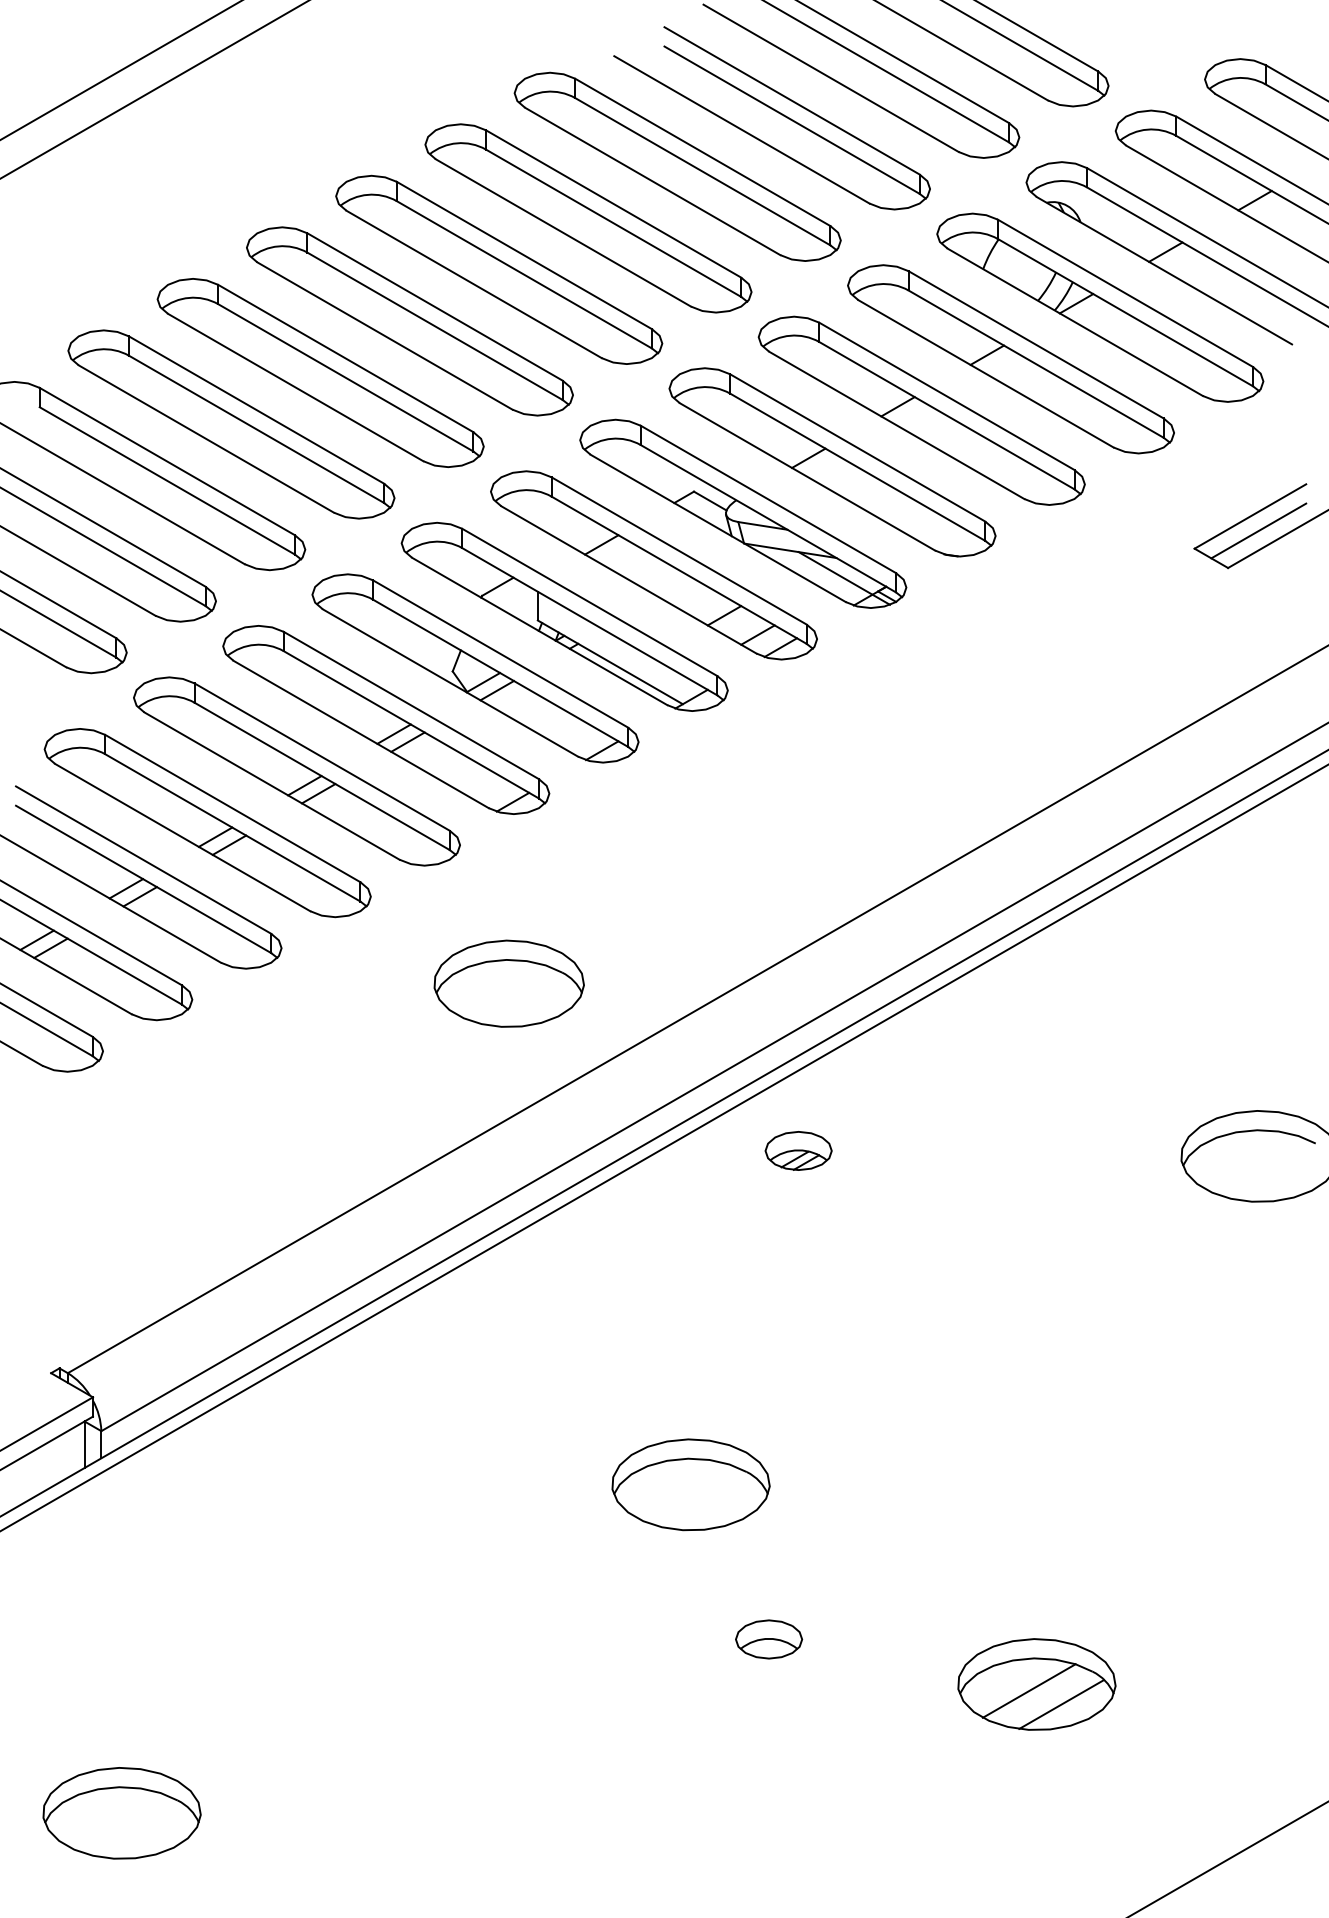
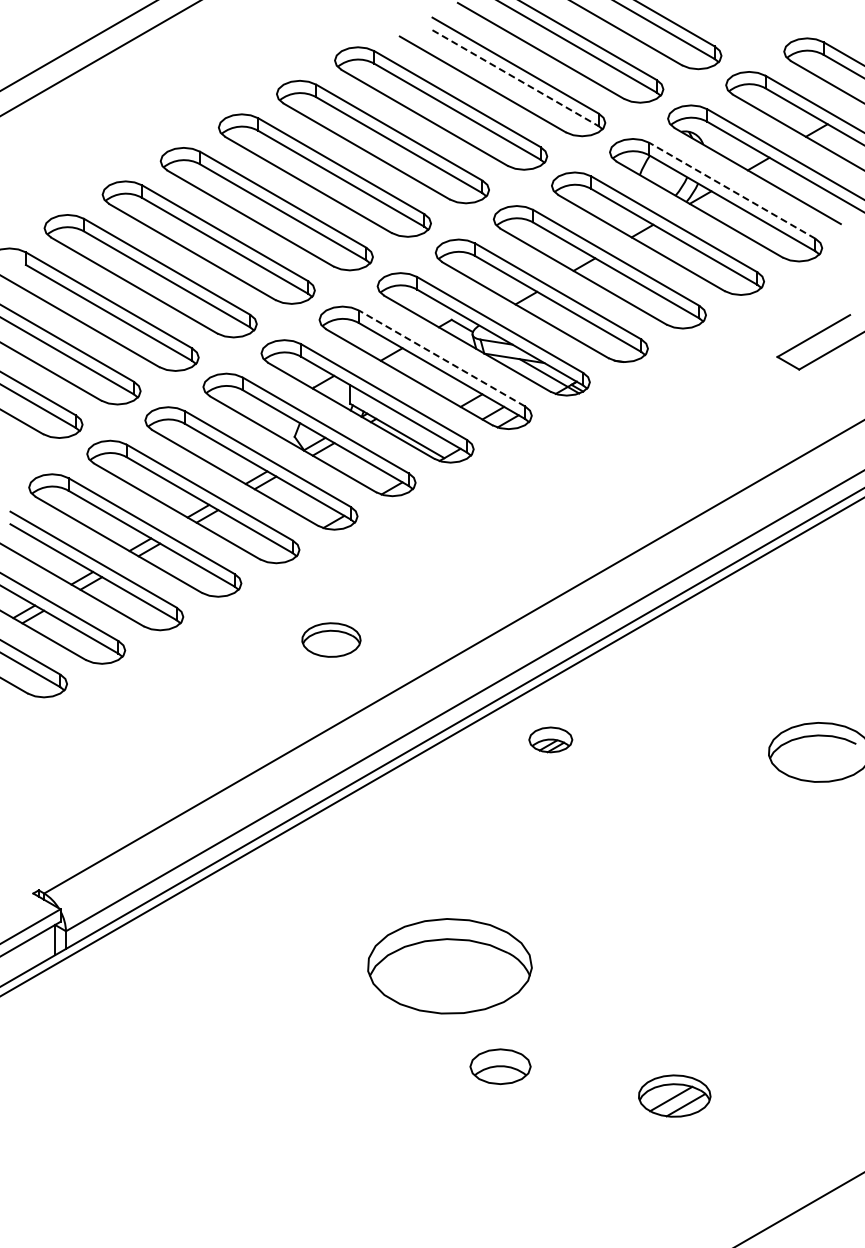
line: (792, 120) -> (515, 78), solid -> dashed
line: (1125, 292) -> (732, 190), solid -> dashed
line: (1259, 531) -> (819, 345), removed
line: (679, 551) -> (442, 358), solid -> dashed
part: (509, 982) -> (331, 639), size x0.6
part: (798, 1150) -> (550, 739), moved
part: (690, 1483) -> (449, 965), size x1.6
part: (768, 1638) -> (500, 1066), size x1.4
part: (1036, 1683) -> (674, 1095), size x0.7
part: (122, 1812) -> (79, 1179), removed

